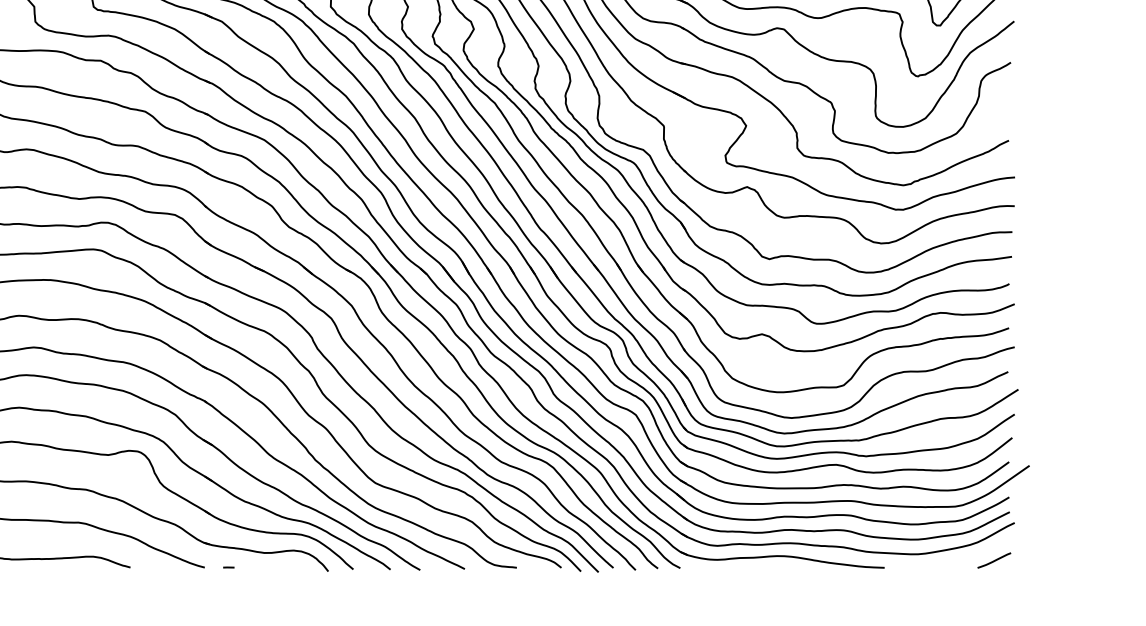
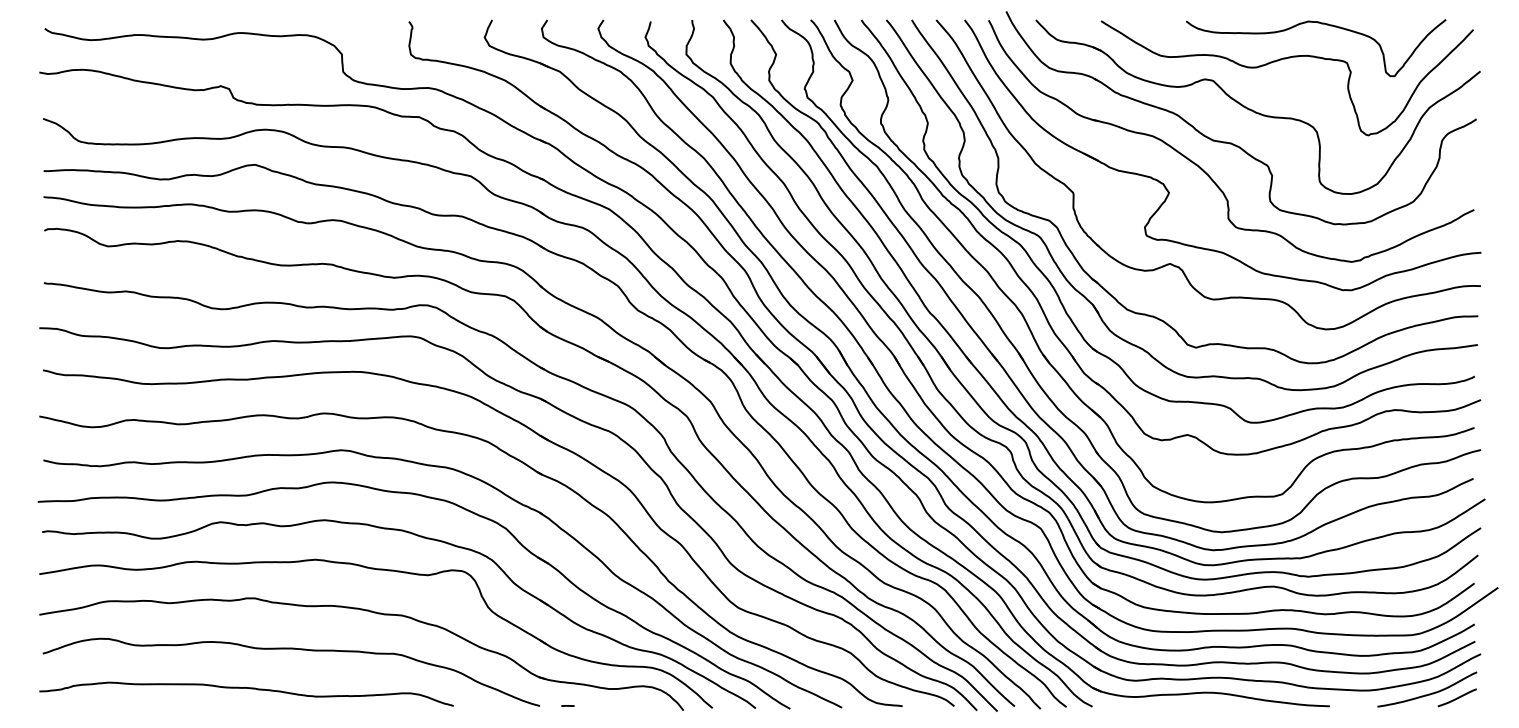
curve: (969, 556) -> (1428, 693), added

